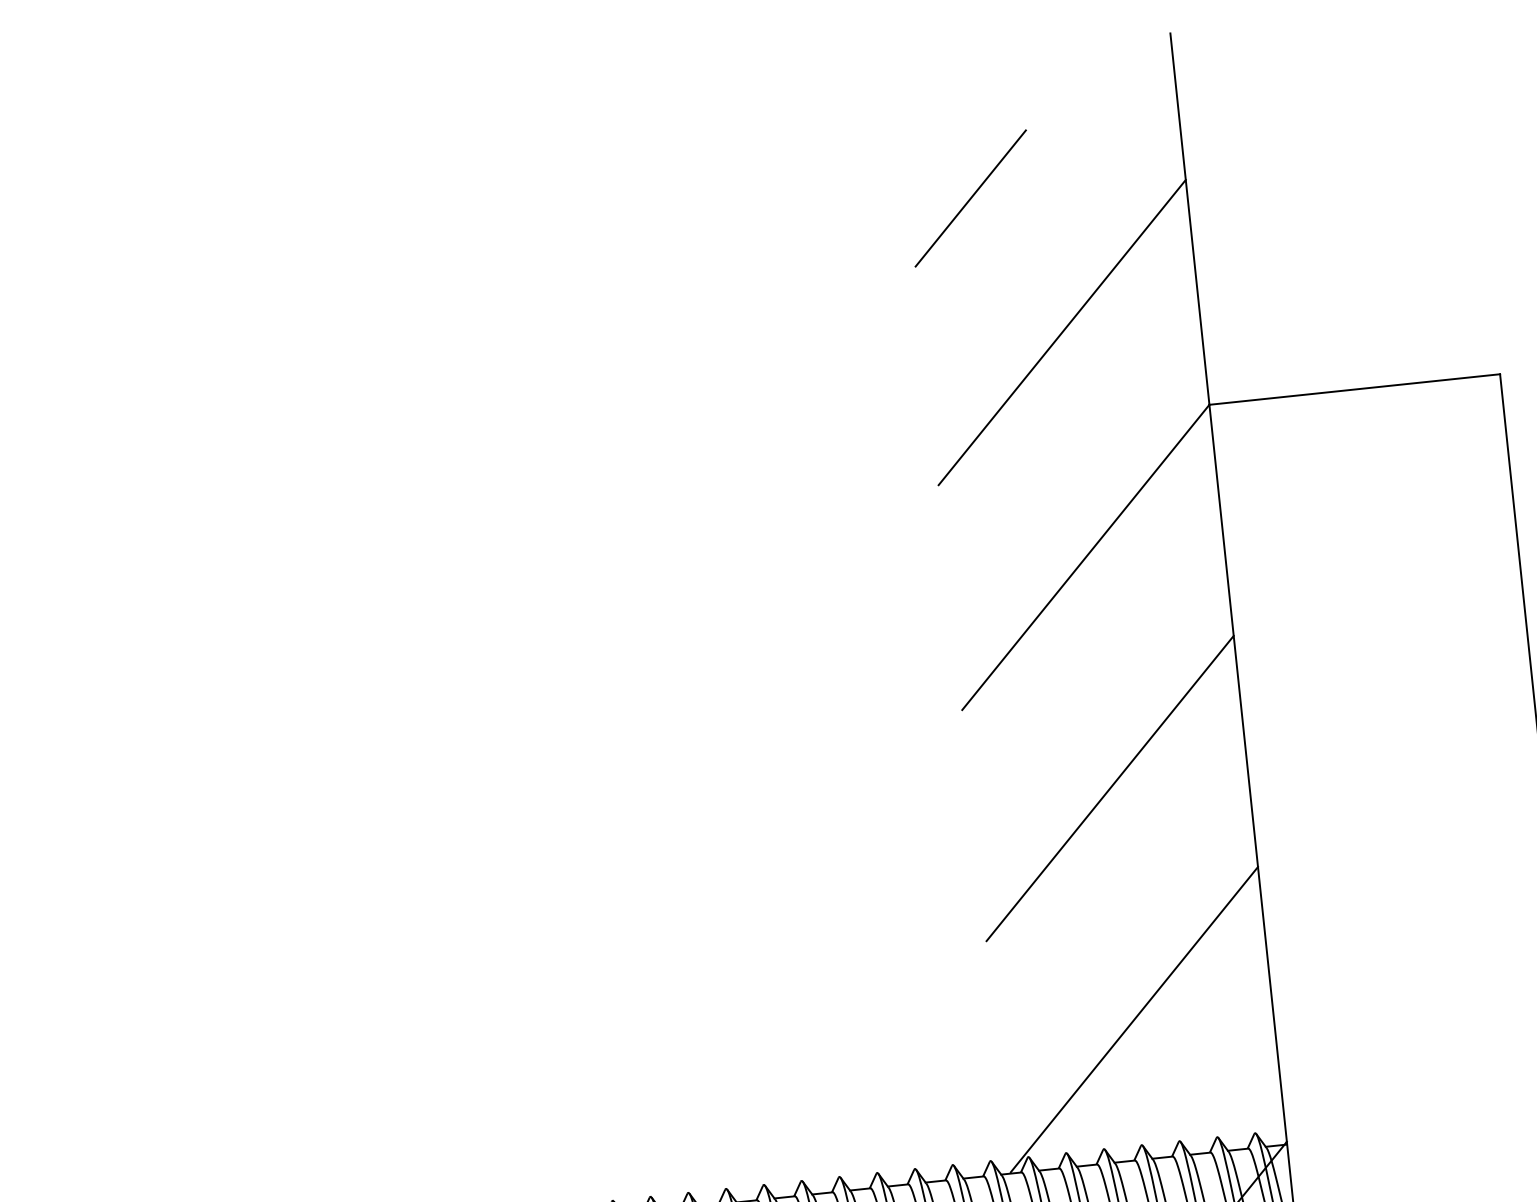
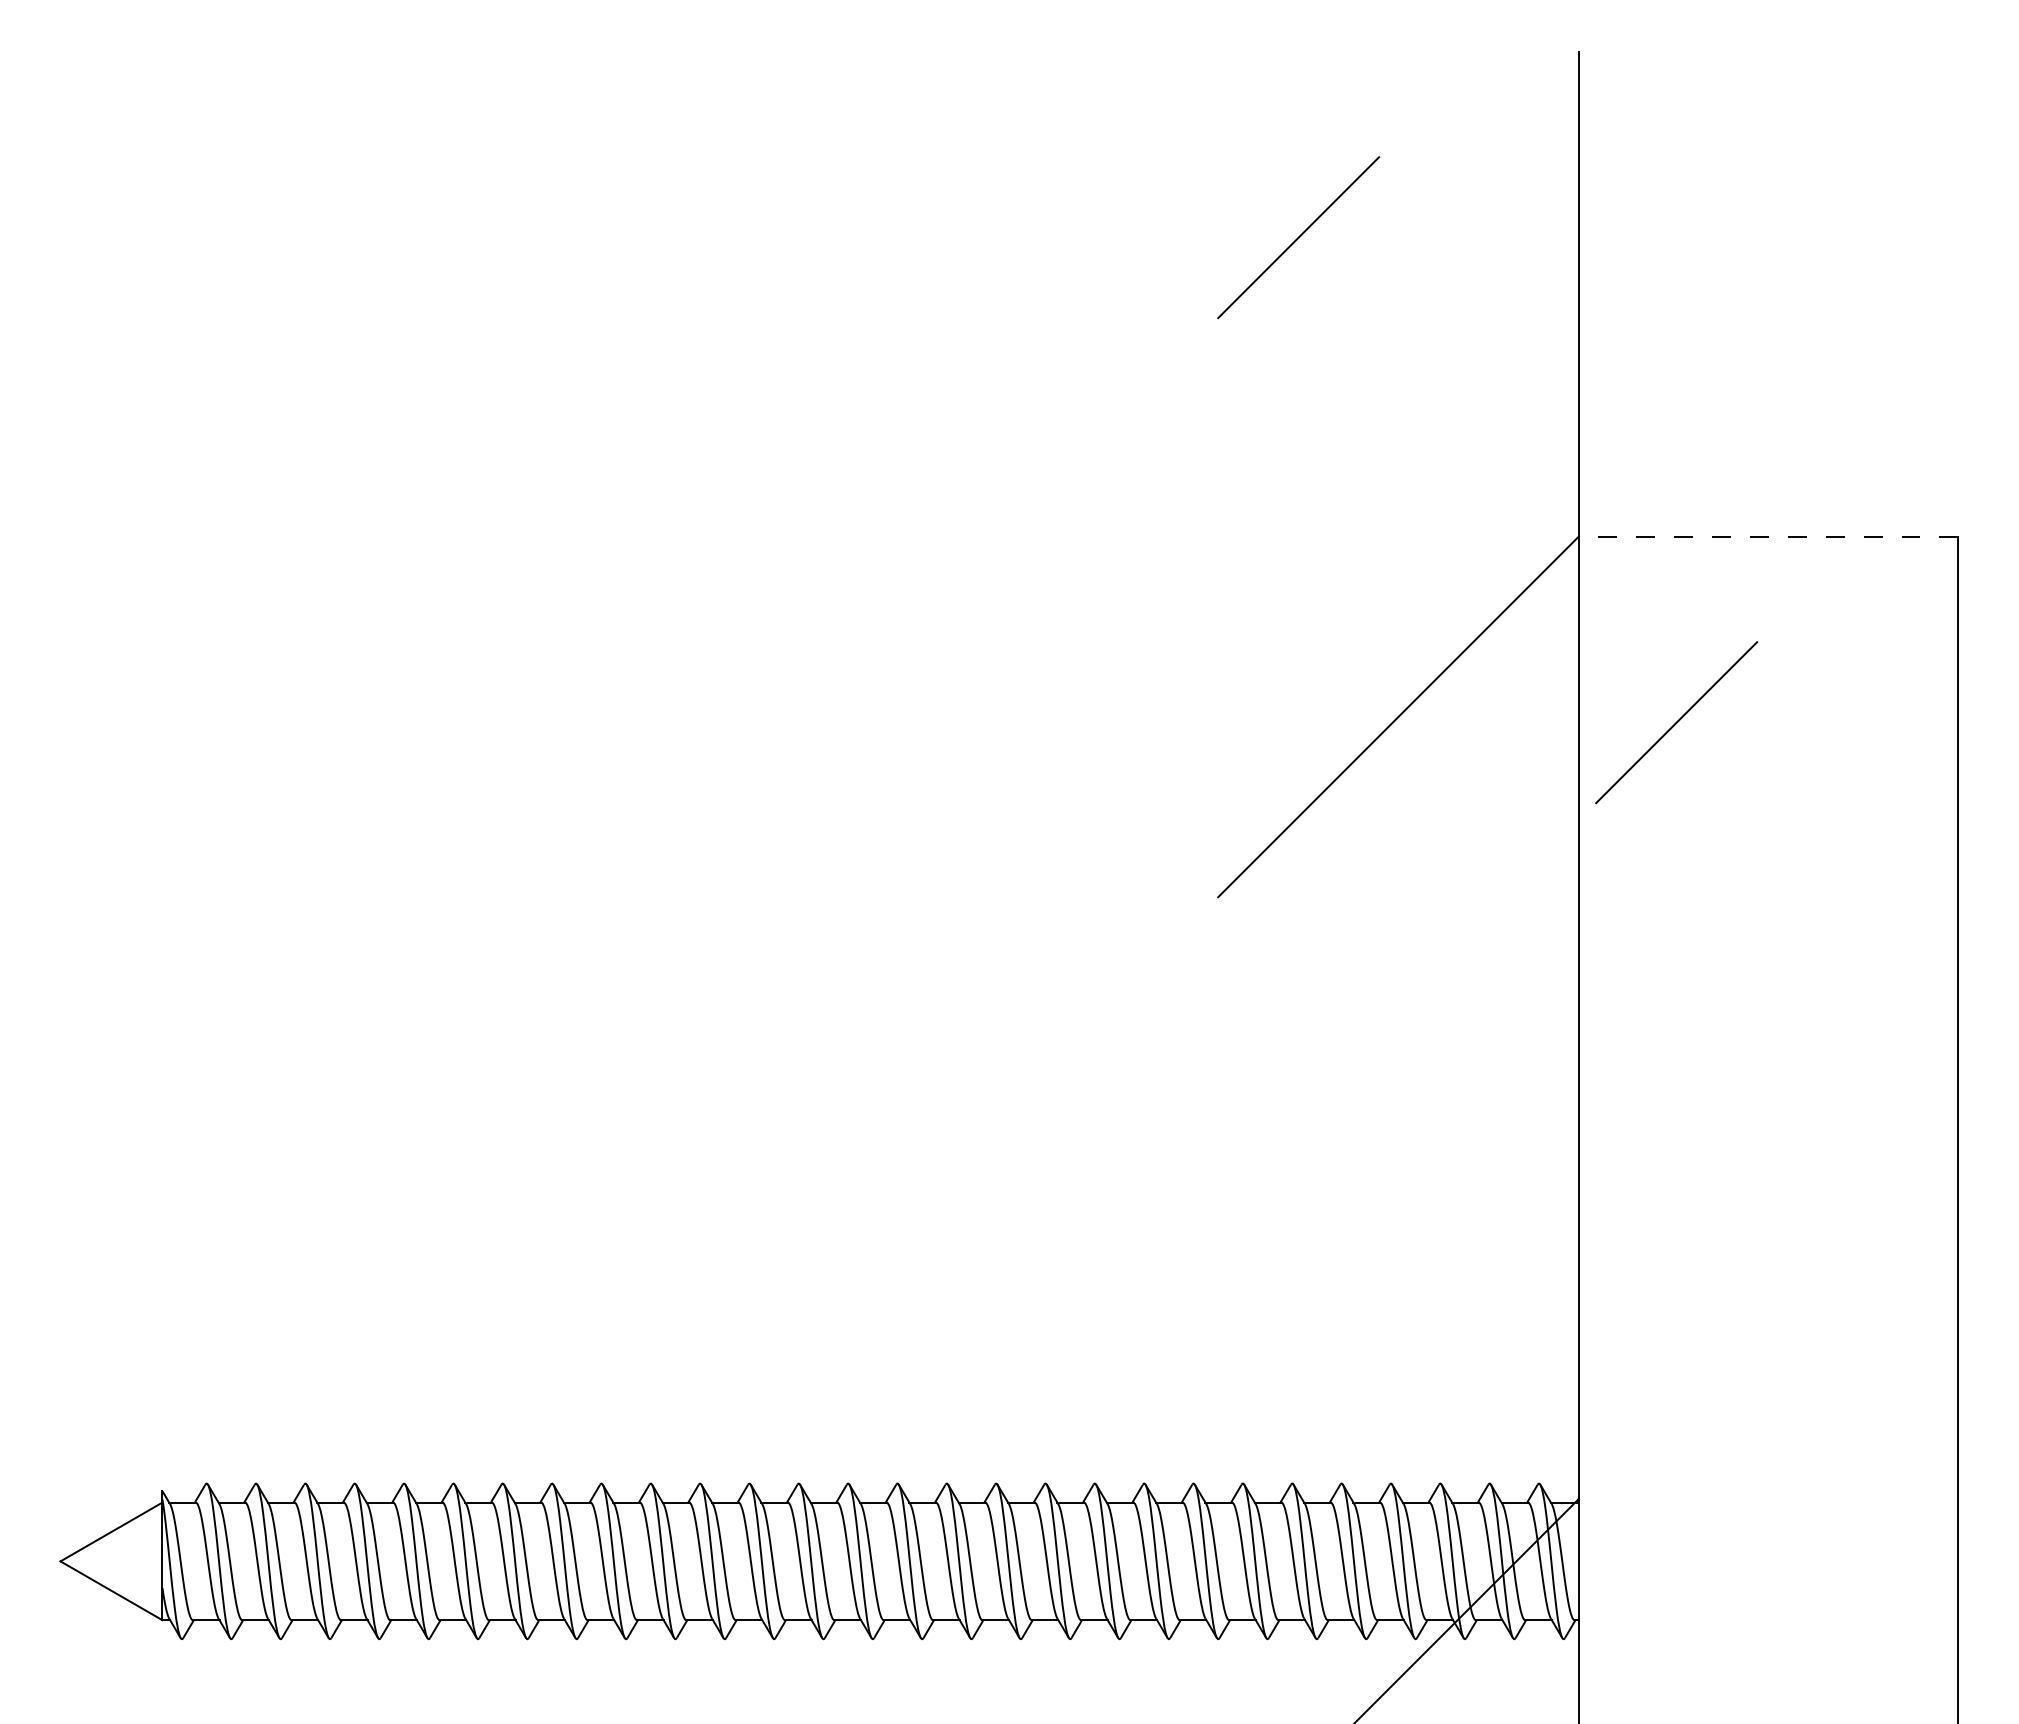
line: (1062, 331) -> (1398, 422), removed
line: (1354, 389) -> (1768, 536), solid -> dashed
line: (1299, 539) -> (1676, 722), added
line: (1110, 788) -> (1398, 1018), removed
line: (1134, 1019) -> (1398, 1320), removed

